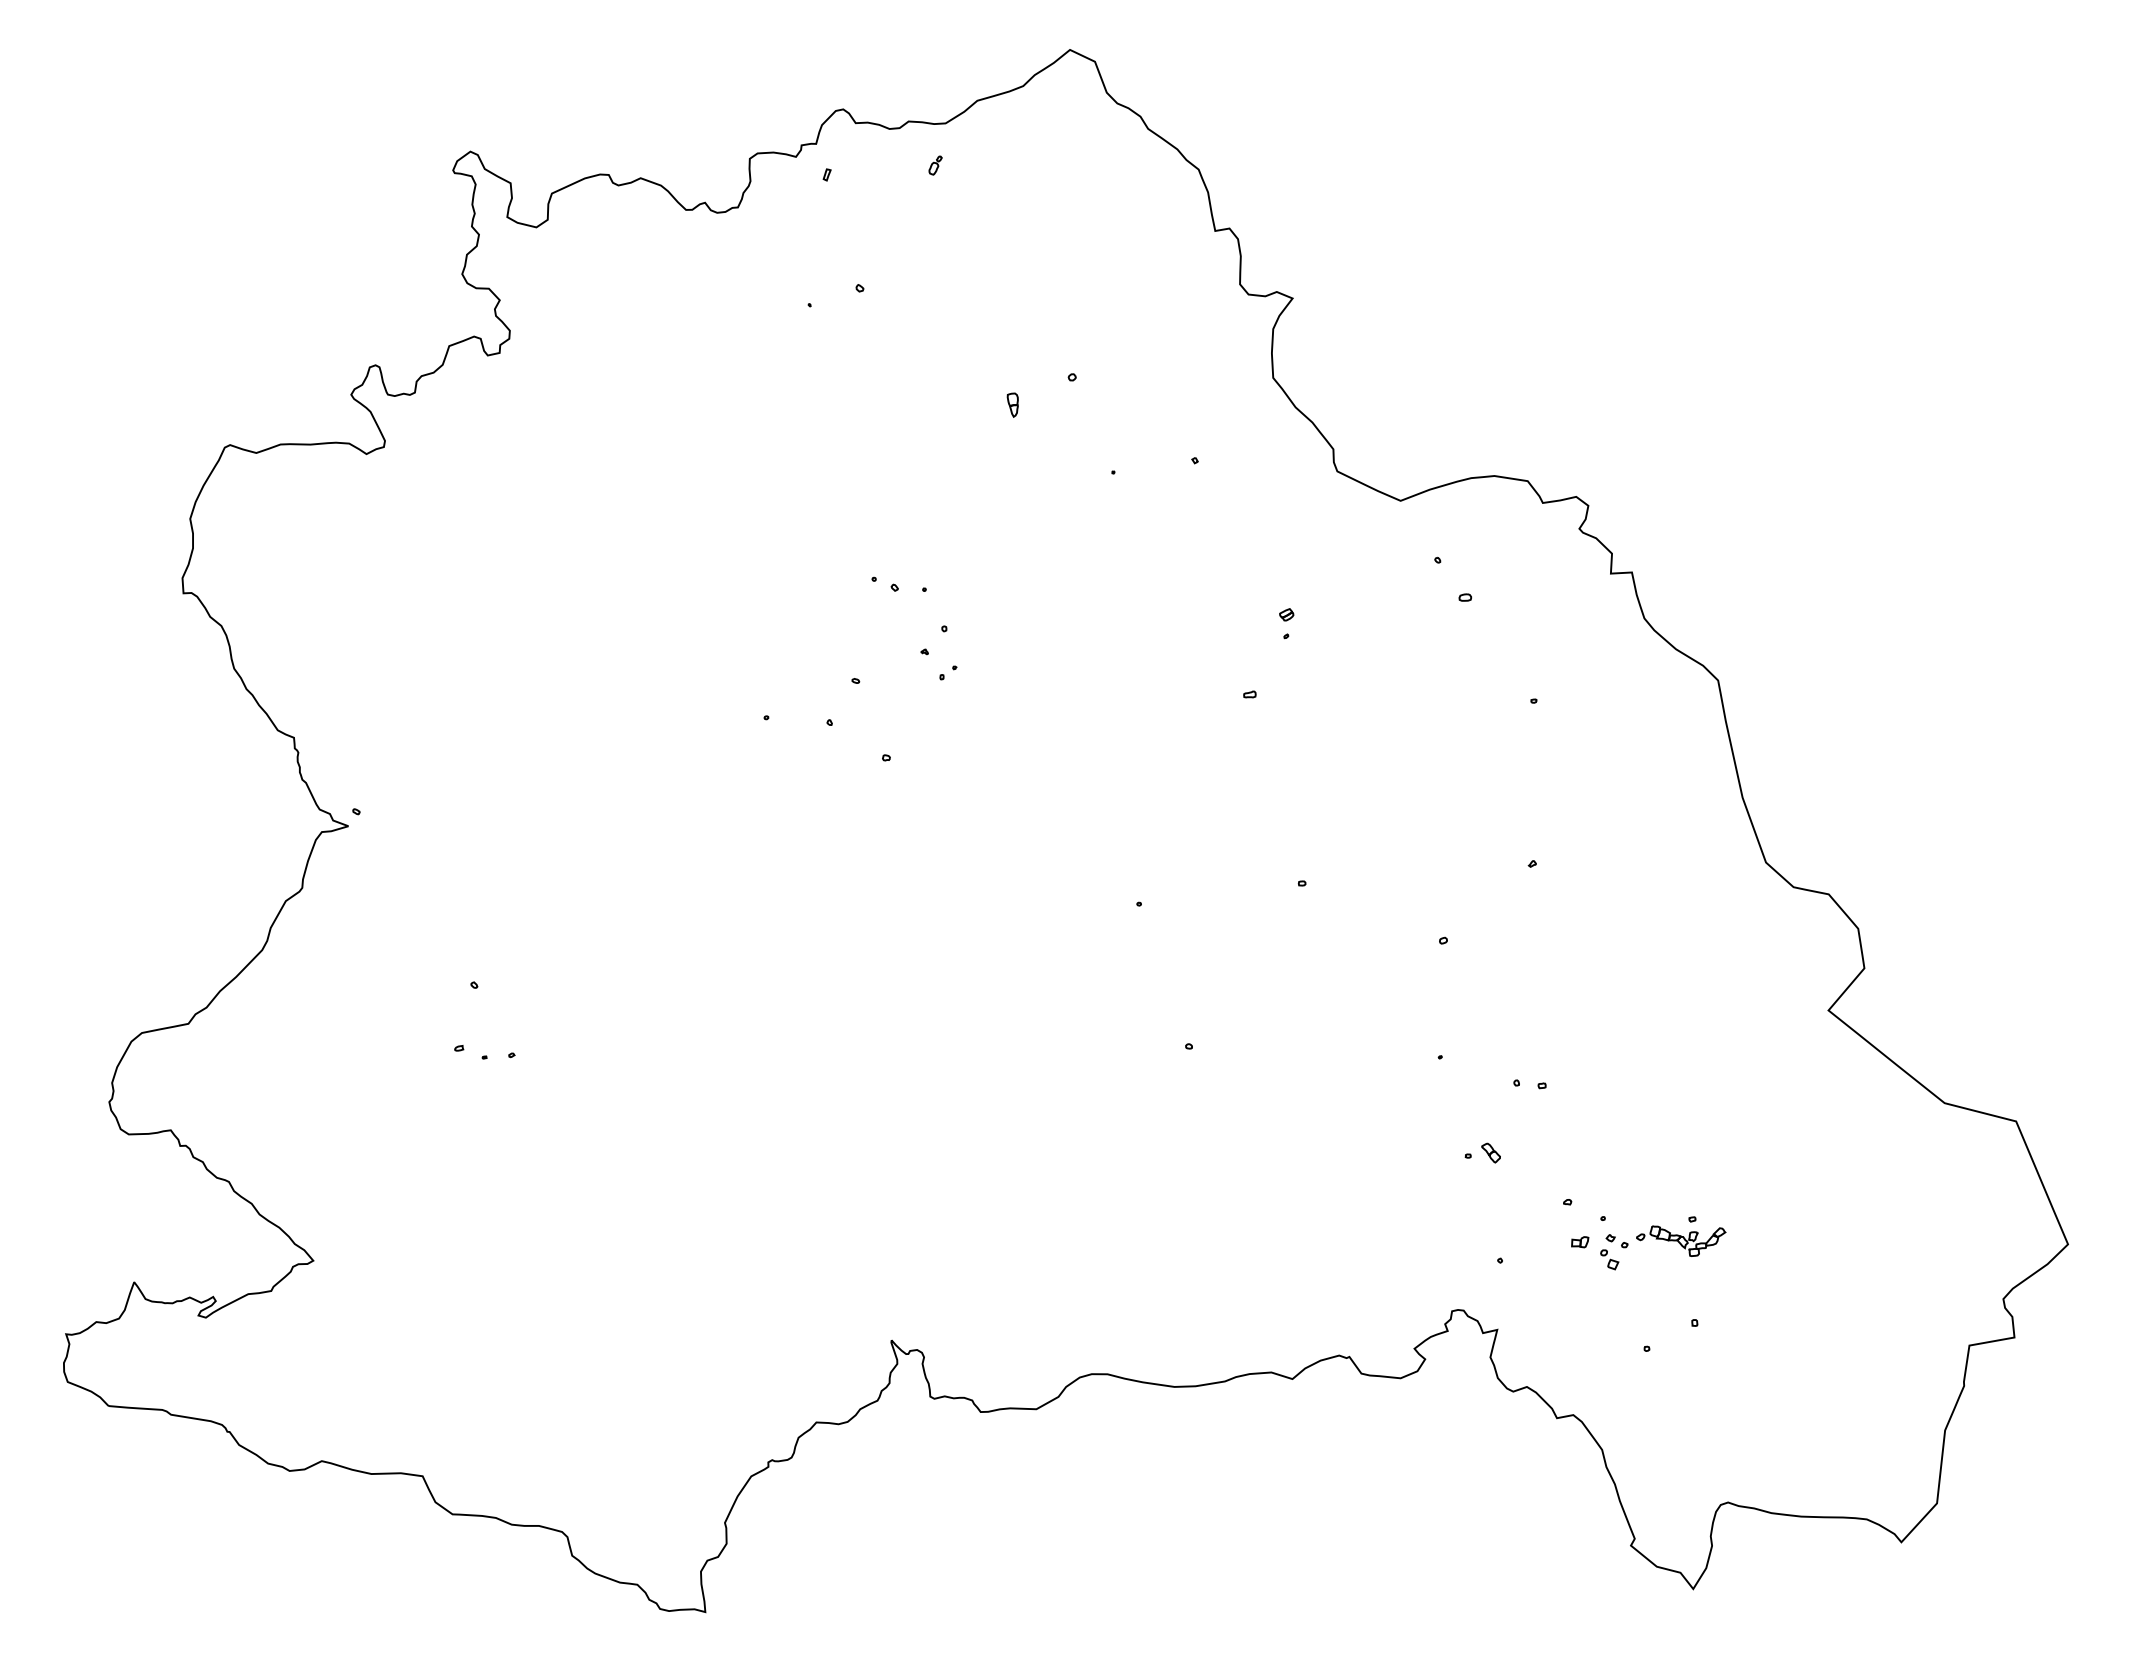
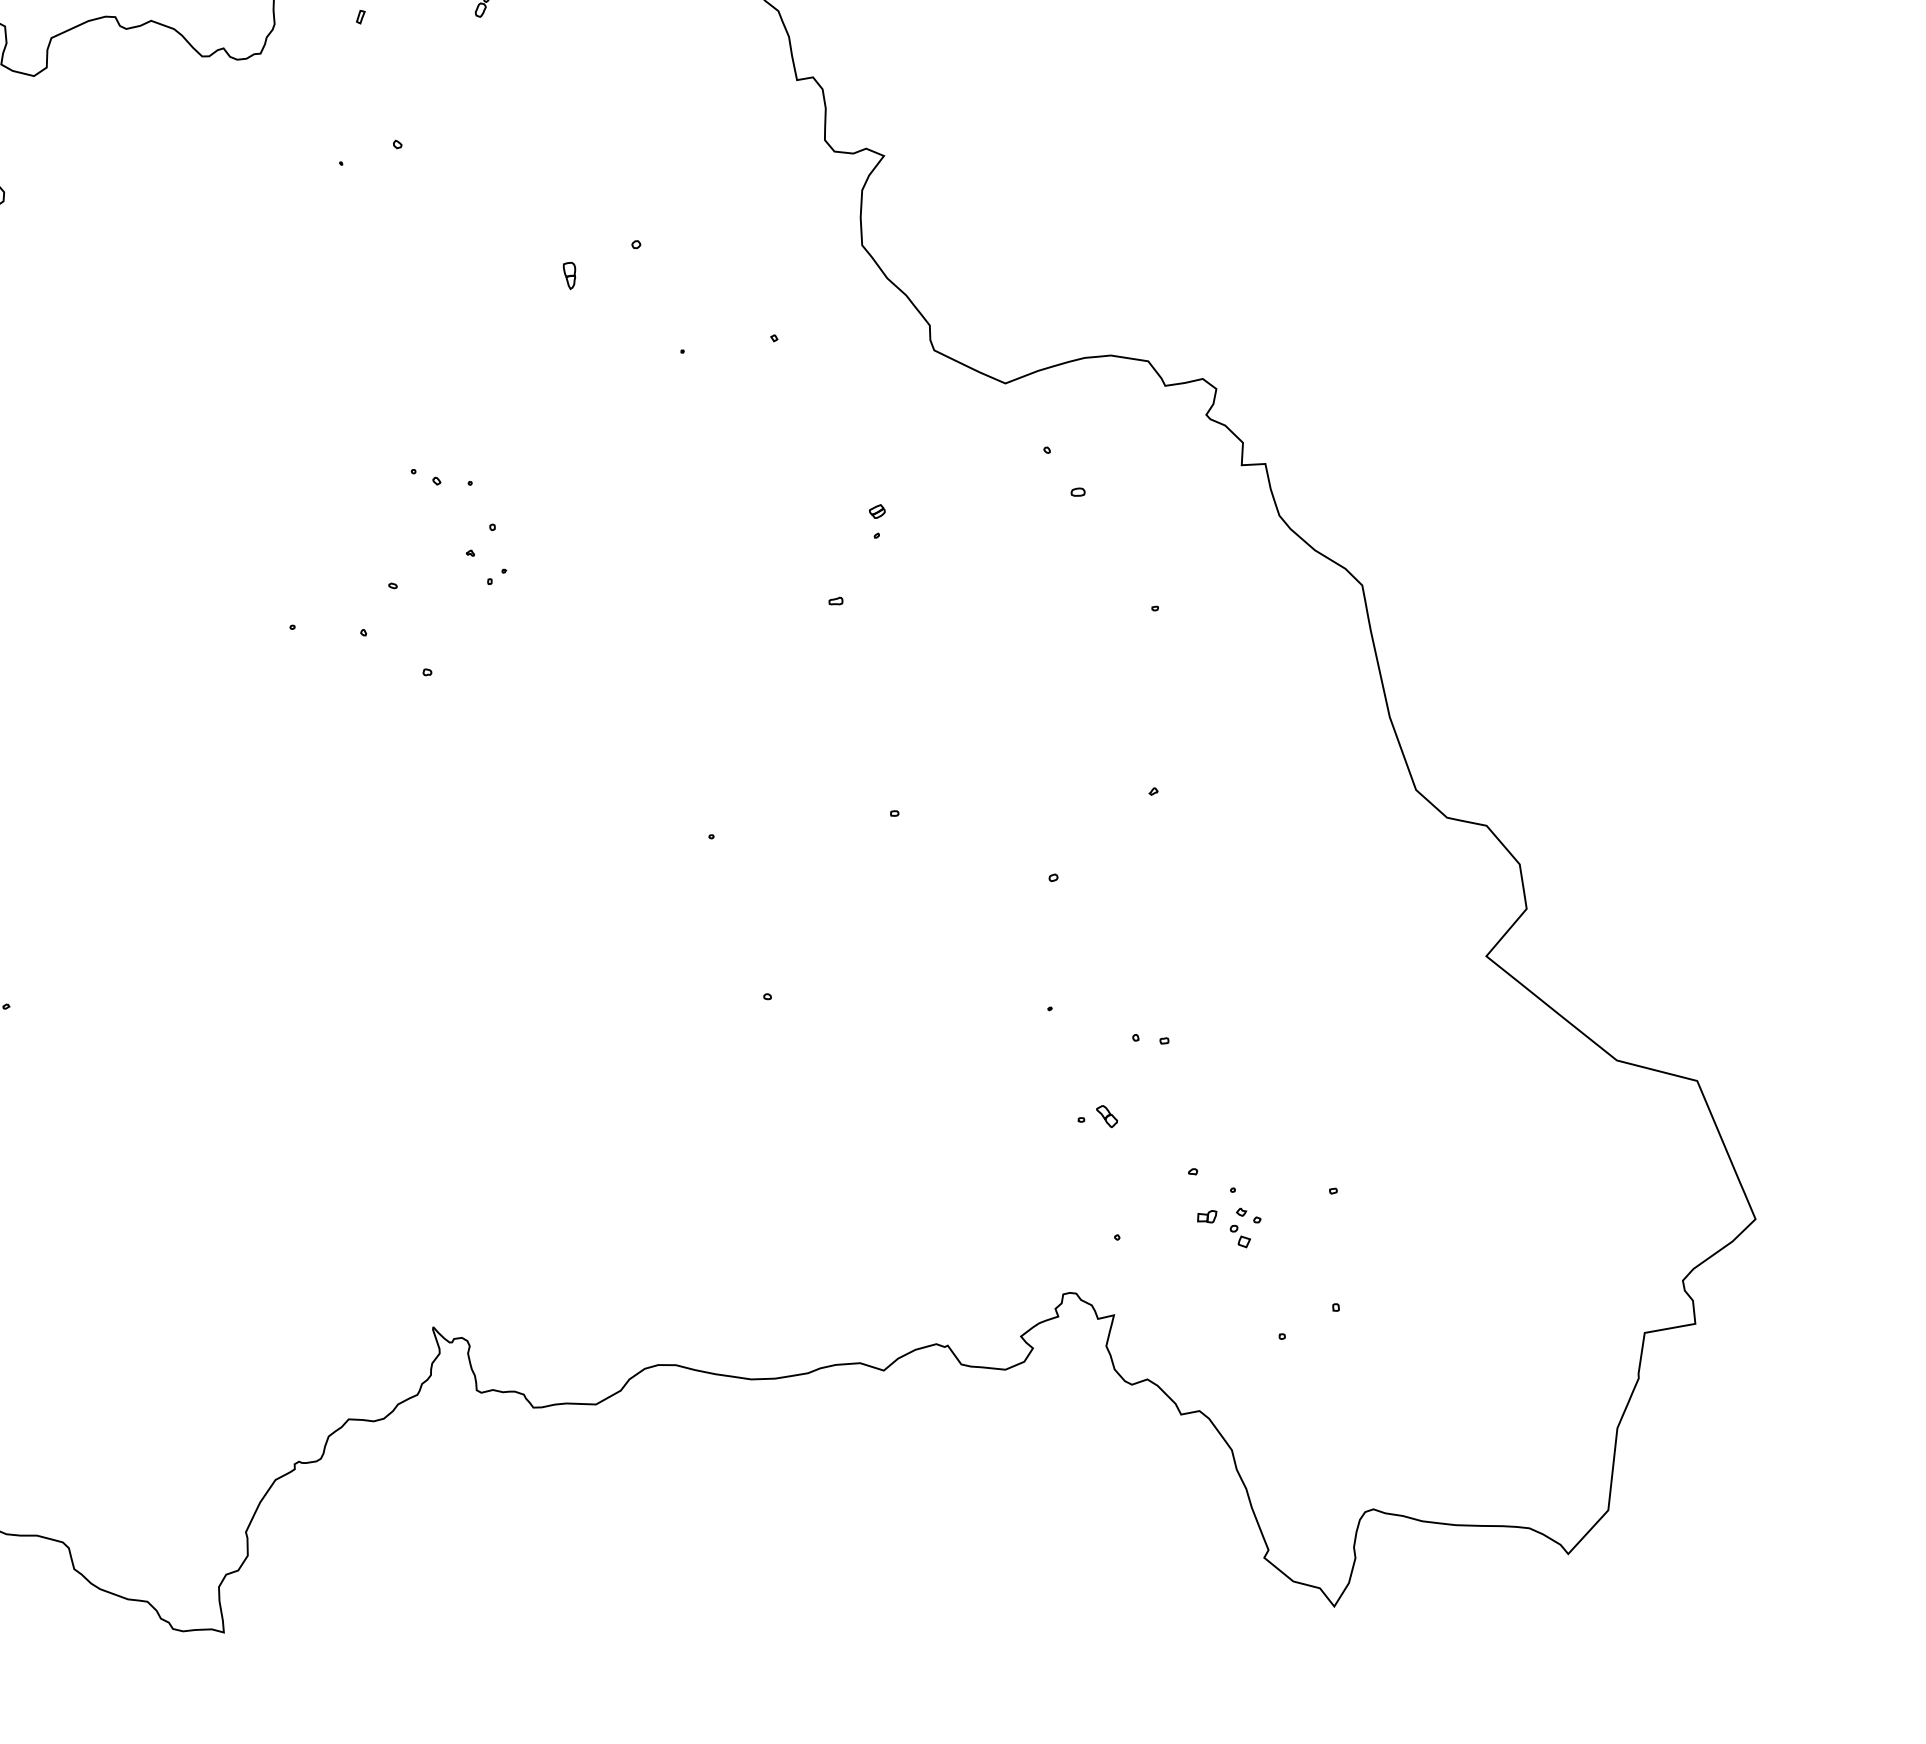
part: (1681, 1240) -> (1321, 1214), removed

